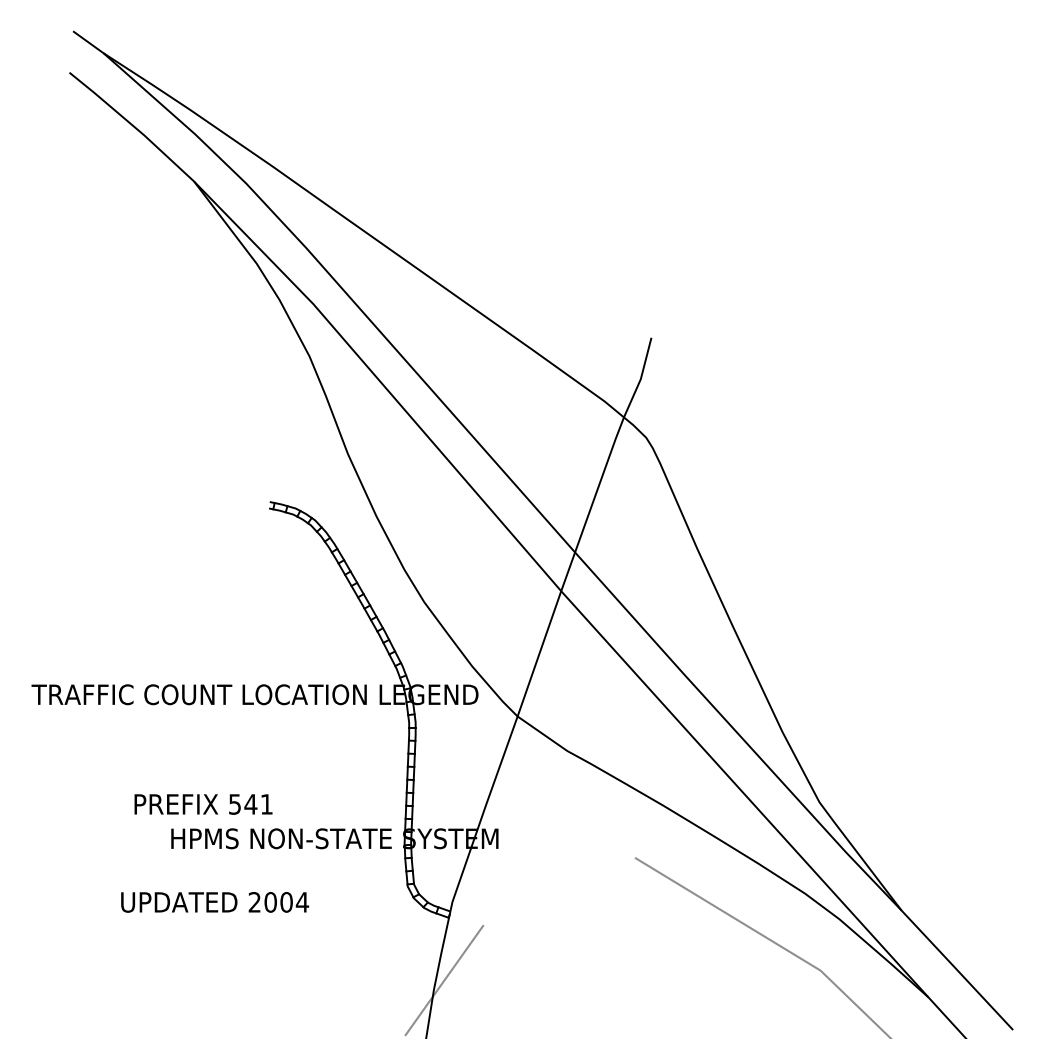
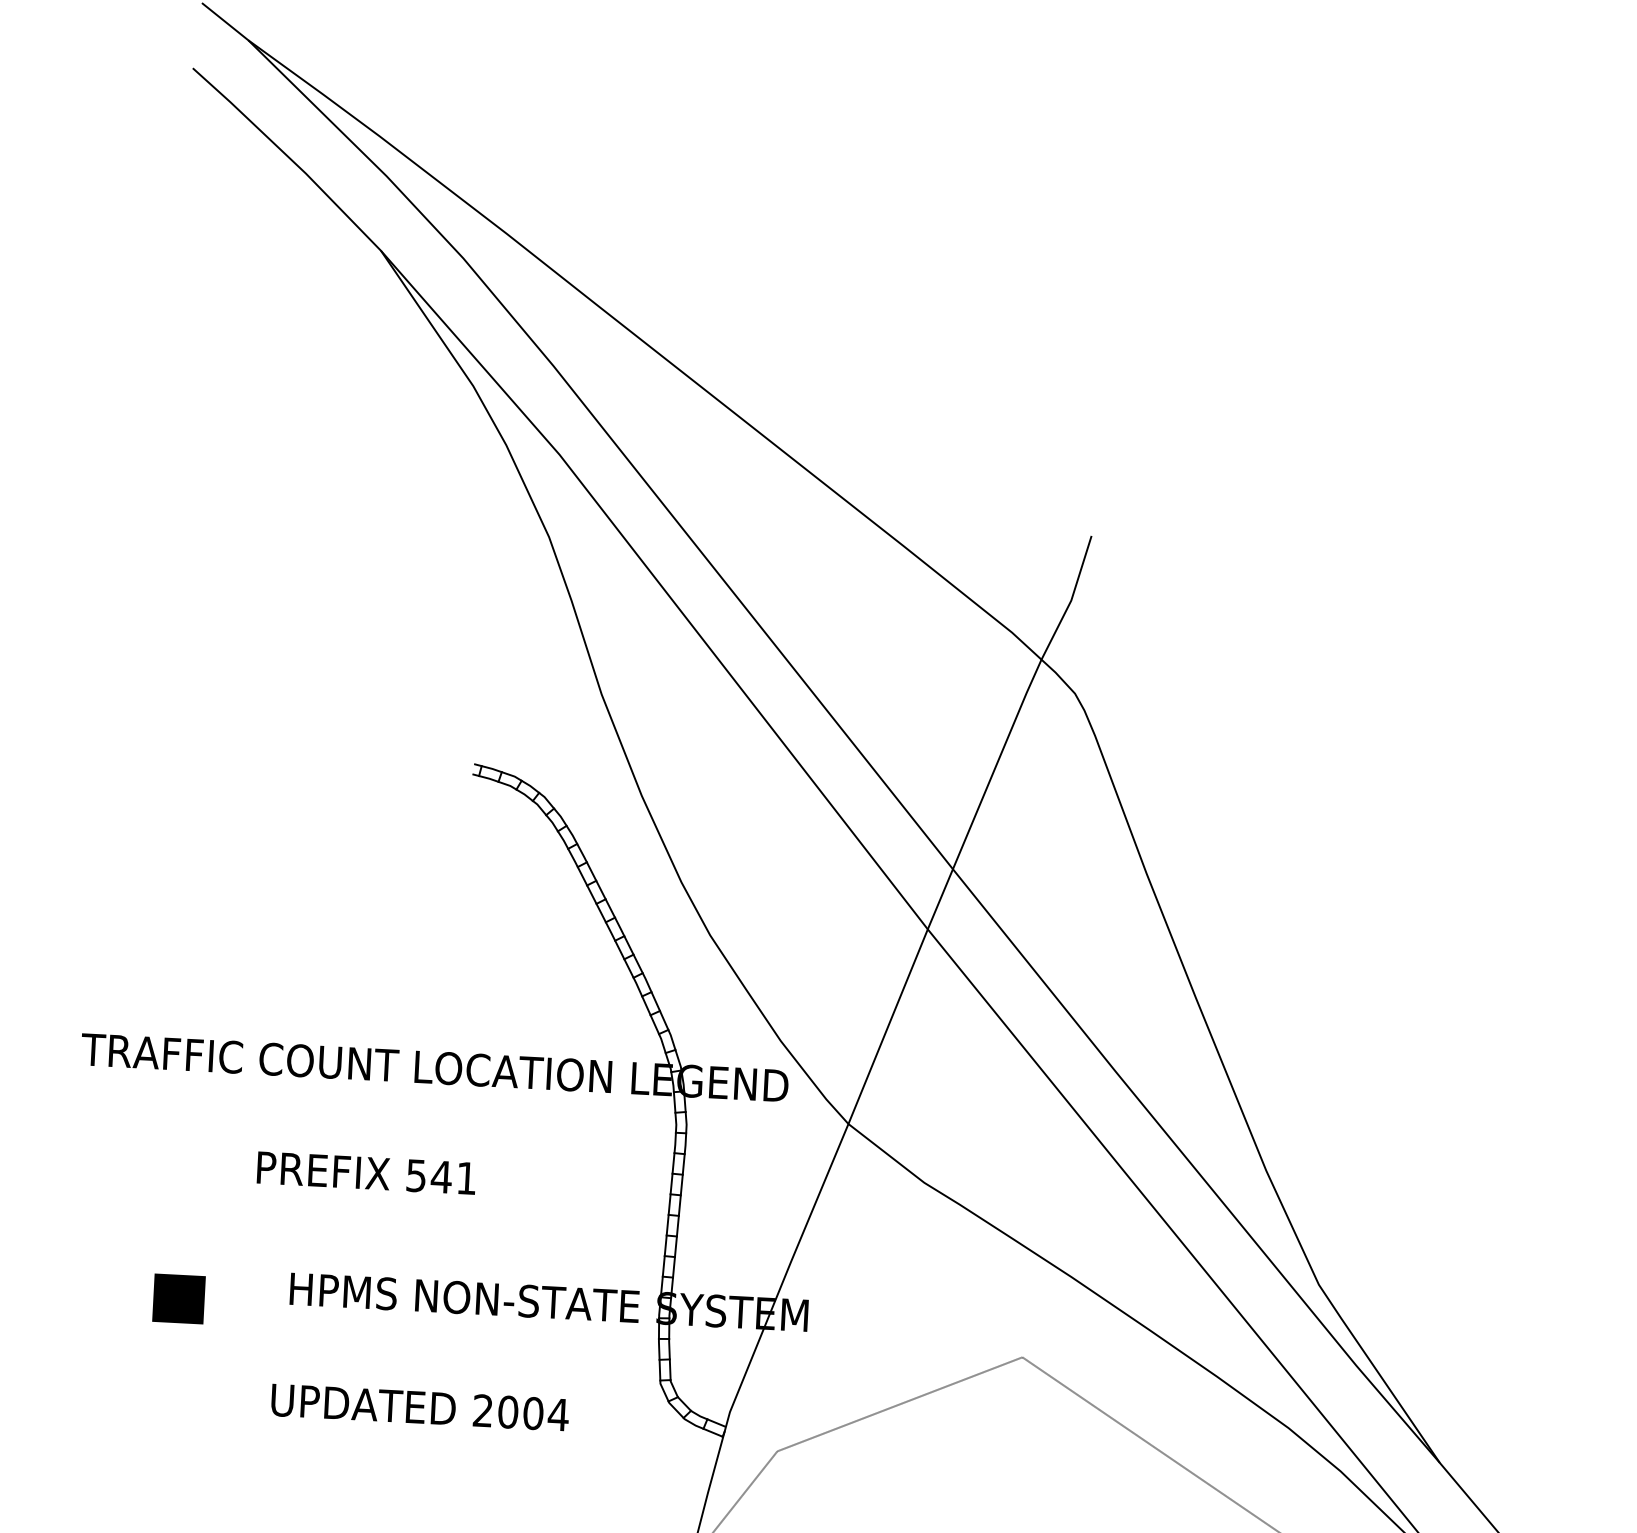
text: (203, 804) -> (366, 1173), moved
part: (101, 848) -> (179, 1298), added
line: (559, 891) -> (900, 1404), added
text: (215, 902) -> (420, 1407), moved

